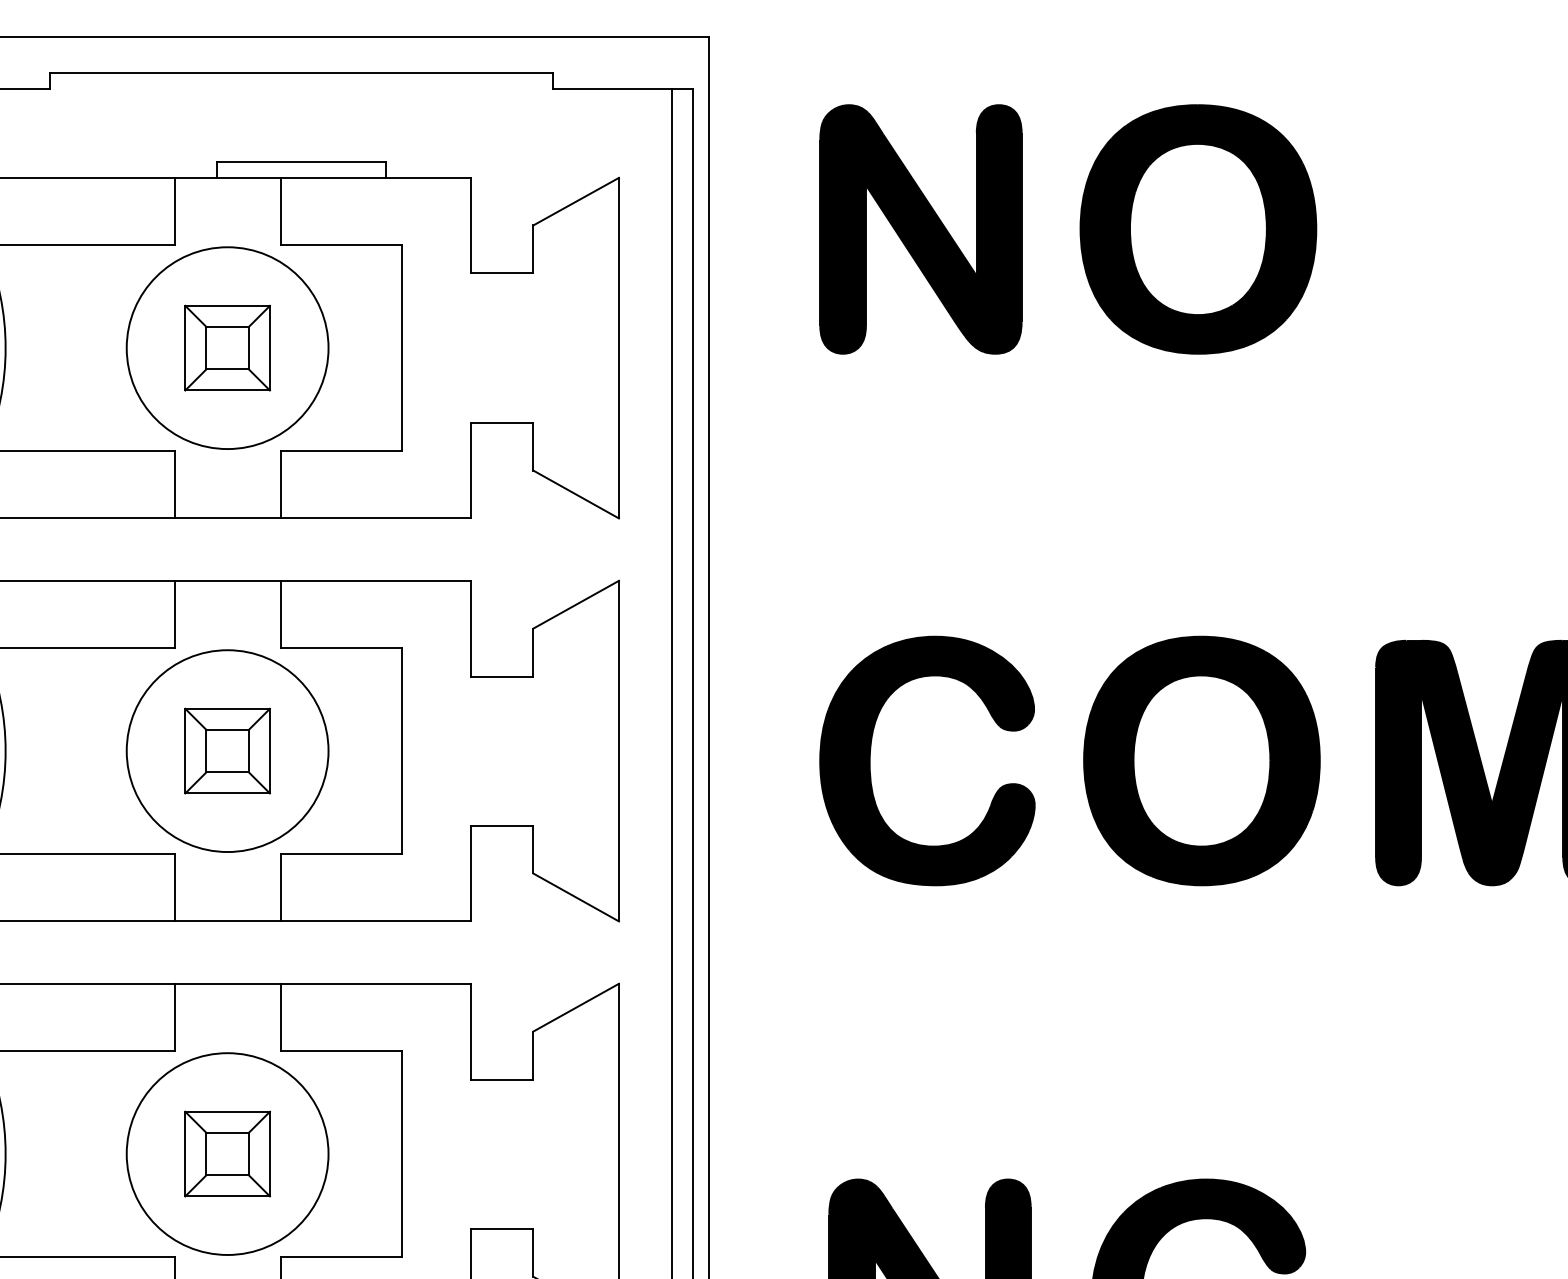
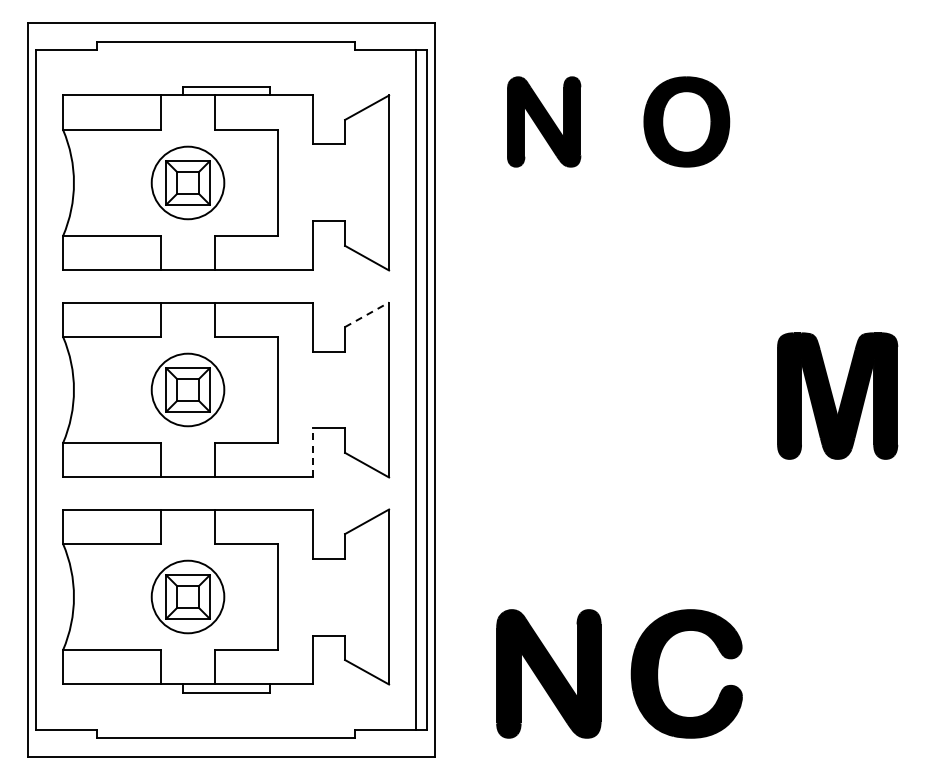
part: (919, 228) -> (543, 121), size x0.7
part: (1197, 228) -> (686, 121), size x0.7
circle: (226, 347) -> (187, 182), size x0.7
line: (576, 604) -> (367, 314), solid -> dashed
part: (872, 748) -> (519, 388), removed
circle: (226, 750) -> (187, 389), size x0.7
part: (1201, 759) -> (688, 394), removed
line: (471, 872) -> (313, 452), solid -> dashed
circle: (226, 1153) -> (187, 596), size x0.7

